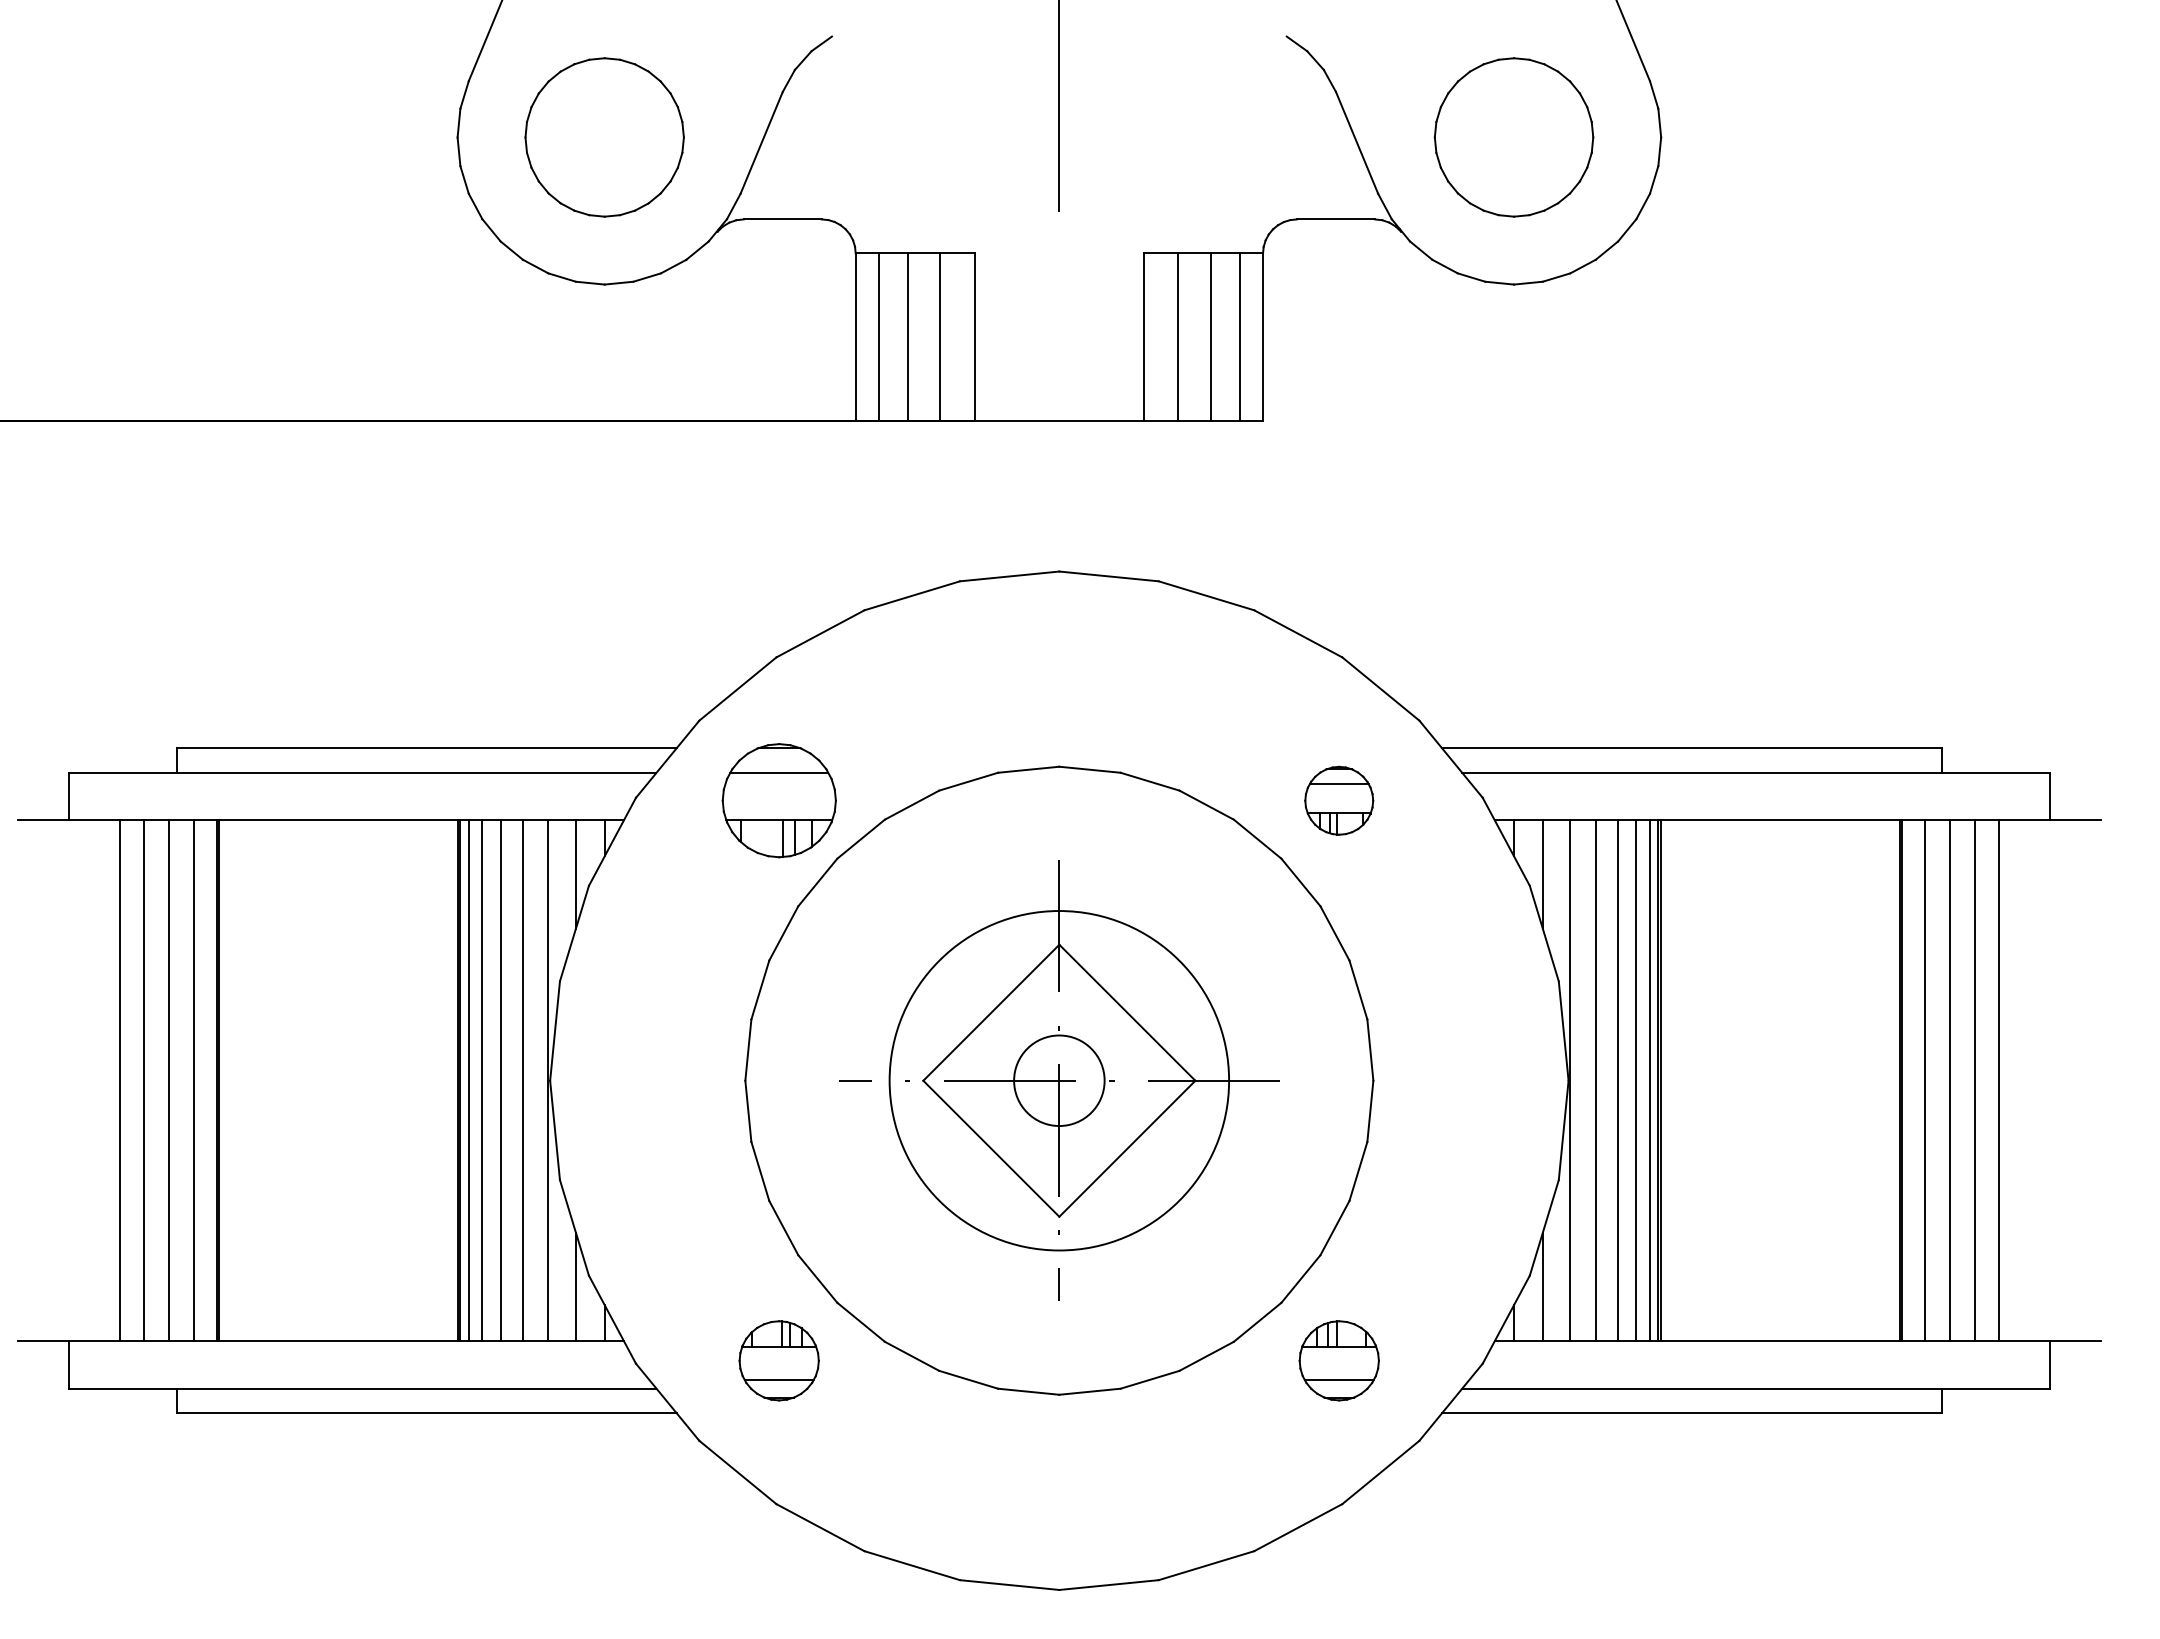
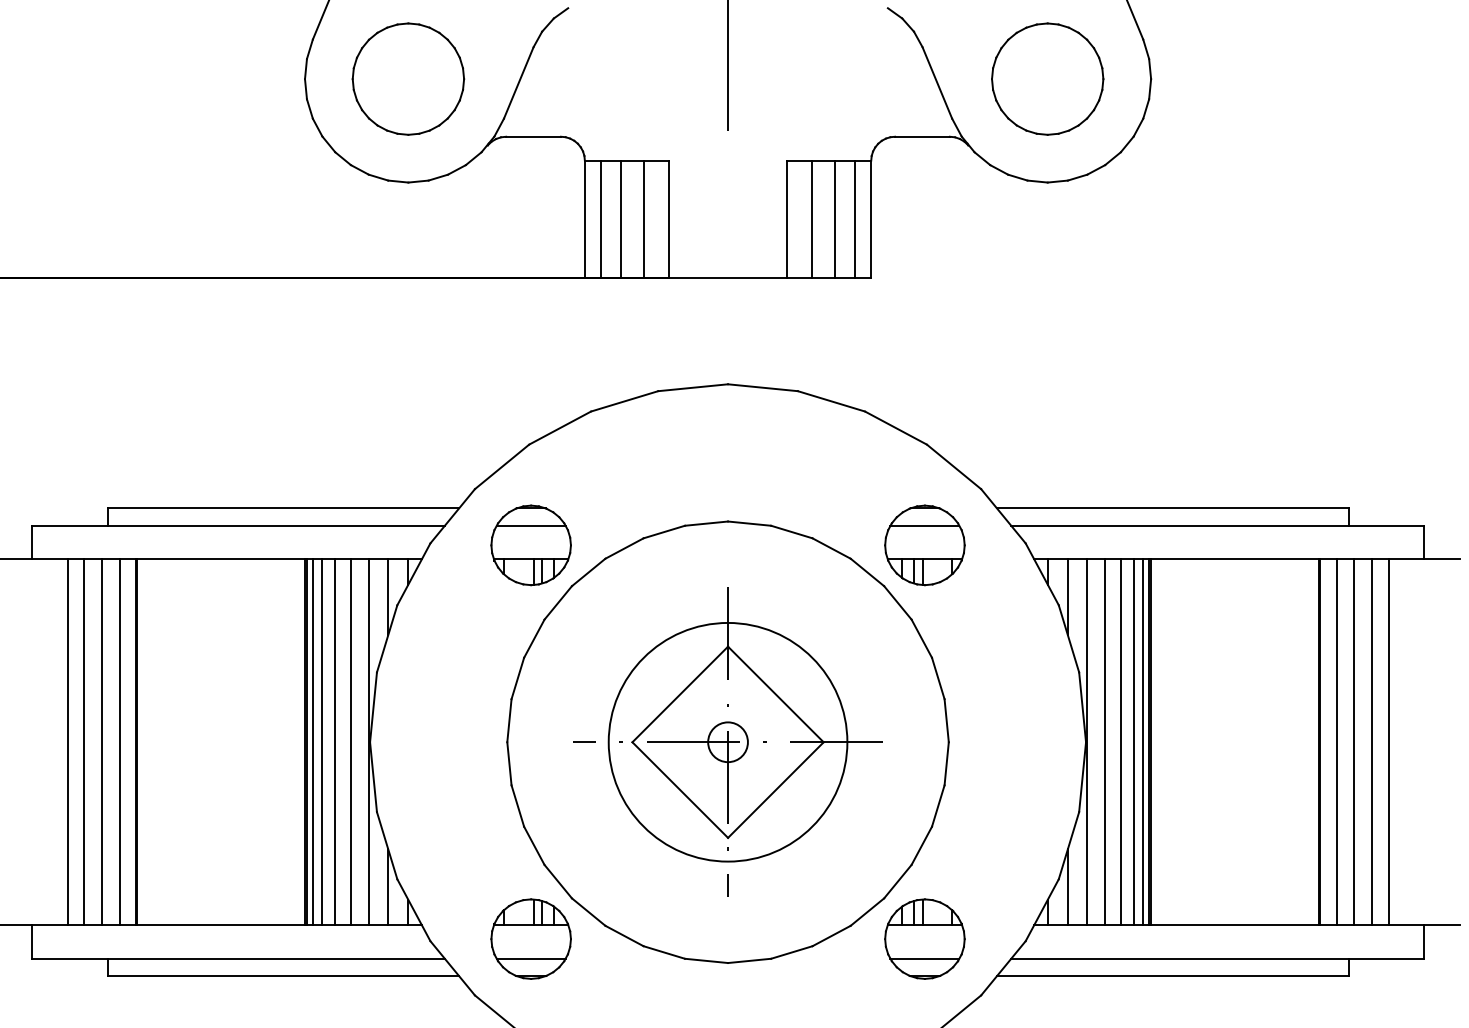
part: (1338, 800) -> (924, 545), size x1.67
circle: (1059, 1080) -> (728, 742), size x0.62
part: (778, 1360) -> (530, 938), size x1.43
part: (1338, 1360) -> (924, 938), size x1.43

